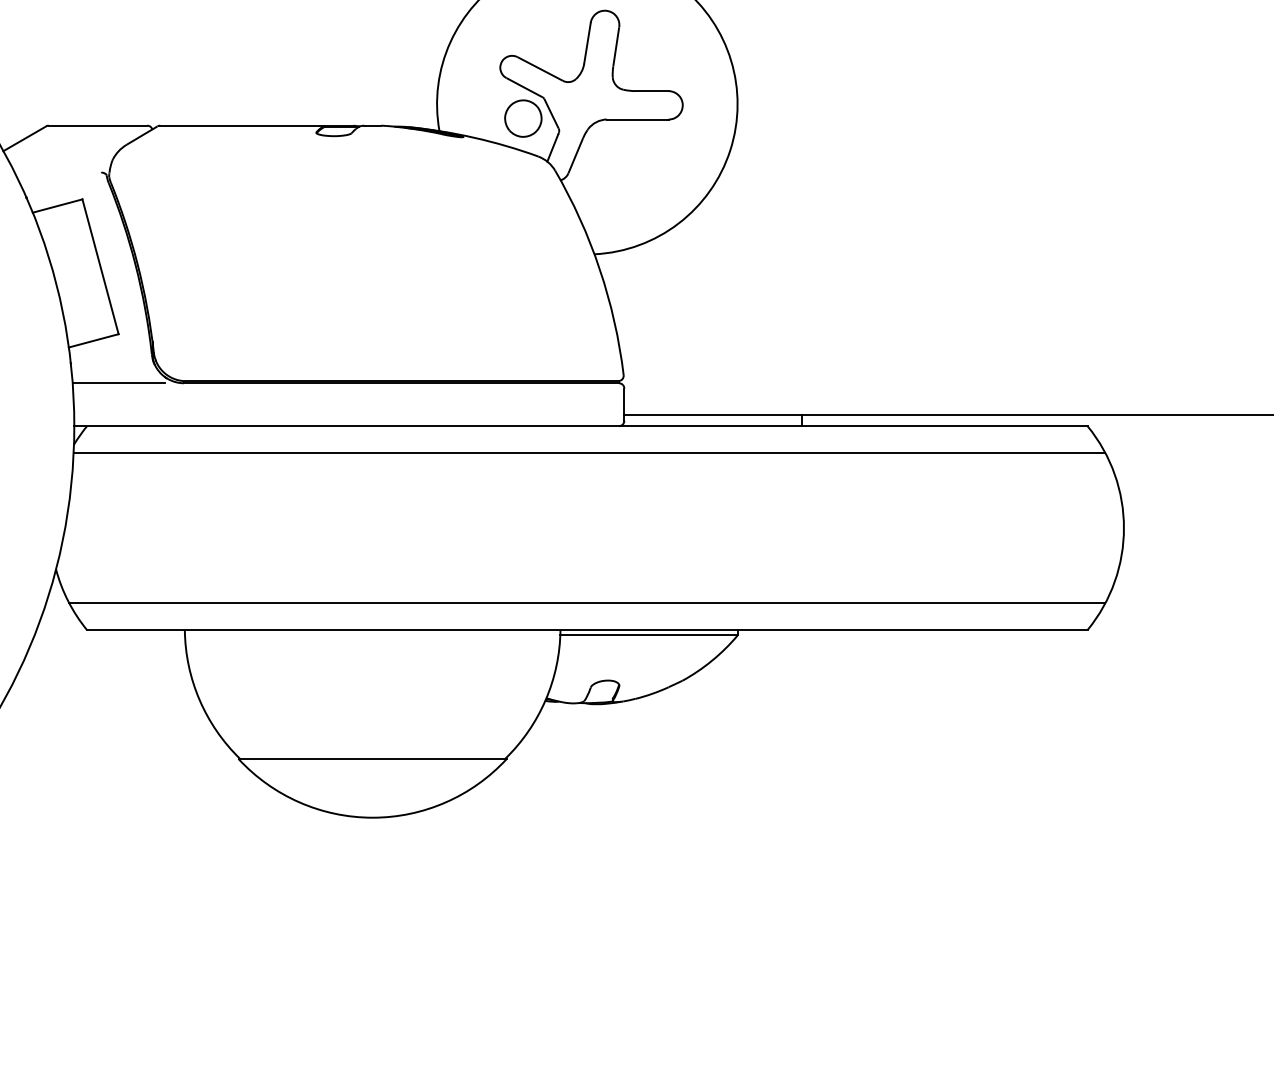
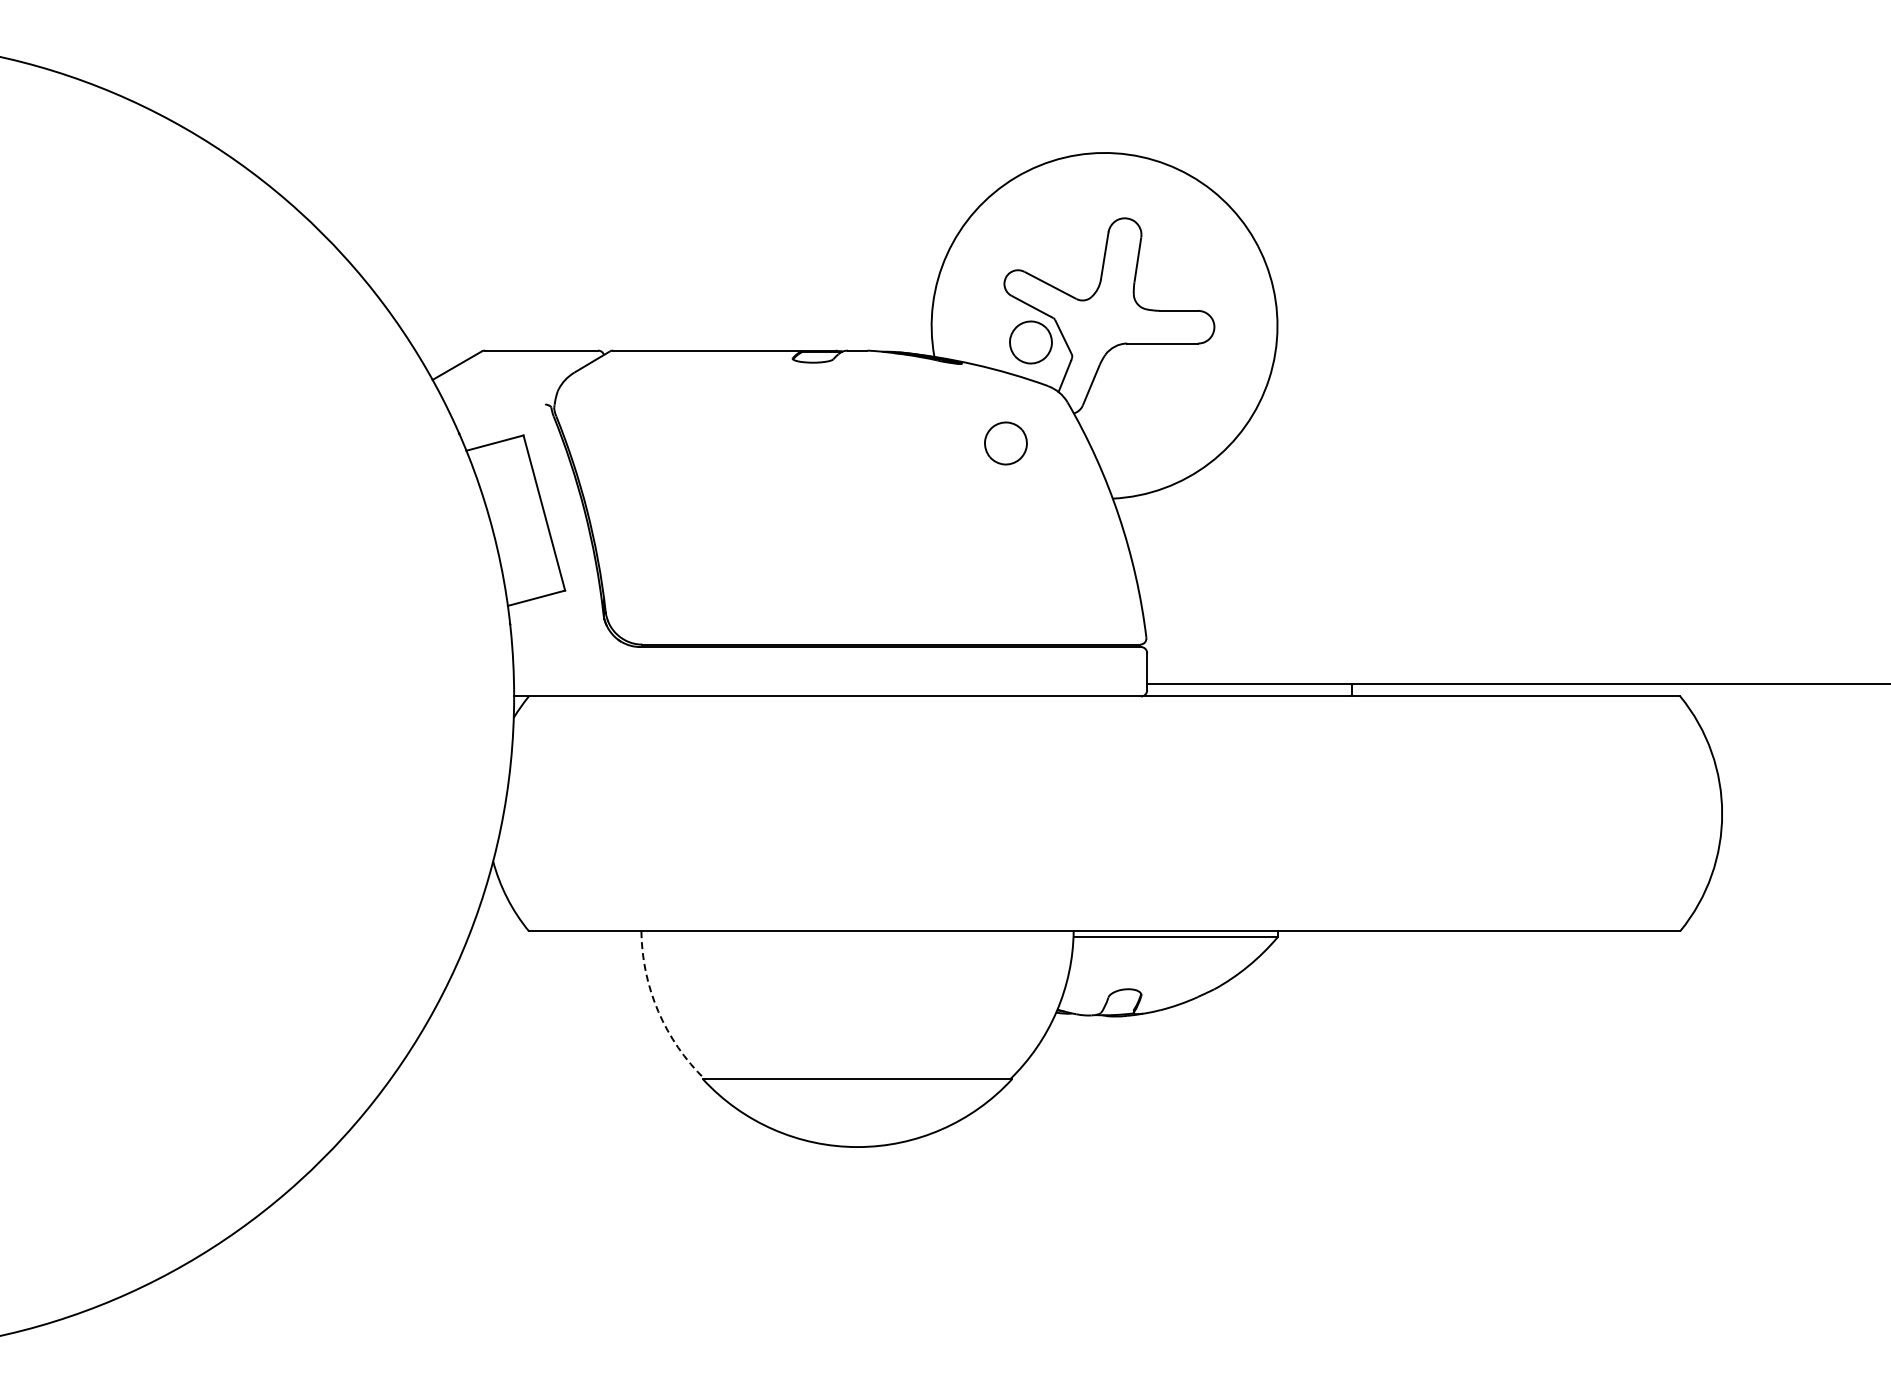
part: (501, 206) -> (1005, 443), added
line: (118, 383) -> (565, 647), removed
line: (588, 453) -> (1106, 727), removed
line: (587, 603) -> (1104, 900), removed
arc: (199, 699) -> (658, 1011), solid -> dashed

